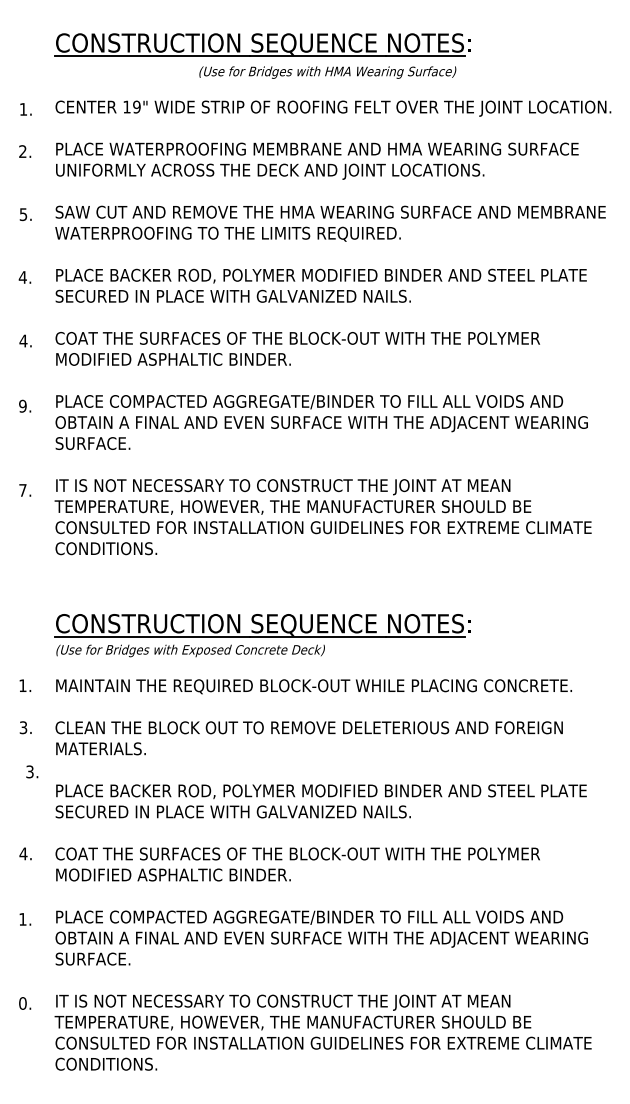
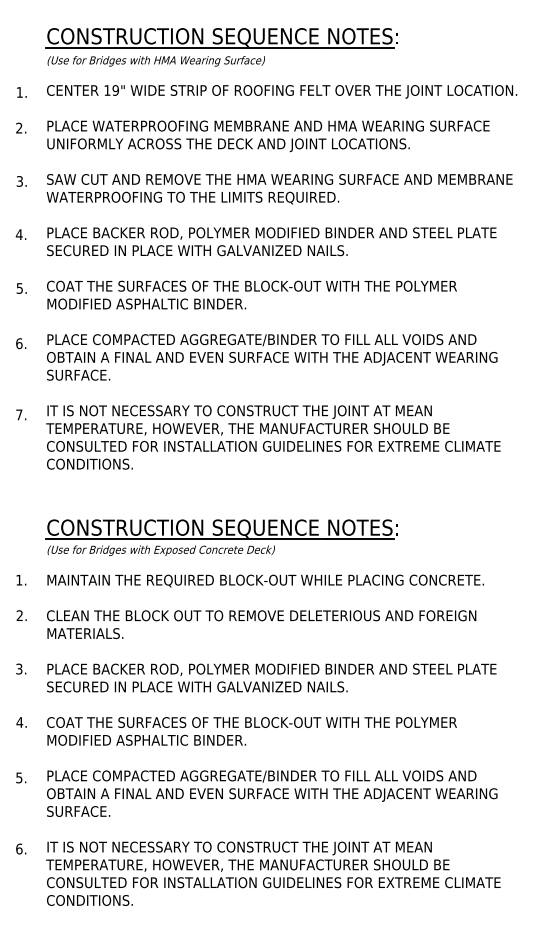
text: (326, 72) -> (155, 61), moved
text: (23, 214) -> (19, 181), 5. -> 3.
text: (23, 341) -> (19, 288), 4. -> 5.
text: (23, 406) -> (19, 343), 9. -> 6.
text: (23, 727) -> (19, 615), 3. -> 2.
text: (32, 771) -> (21, 668), moved
text: (23, 918) -> (19, 777), 1. -> 5.
text: (23, 1002) -> (19, 848), 0. -> 6.

